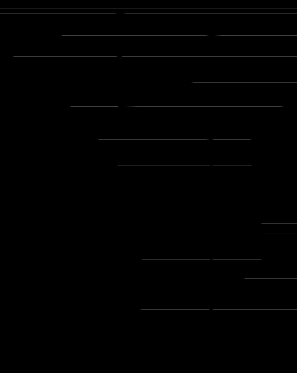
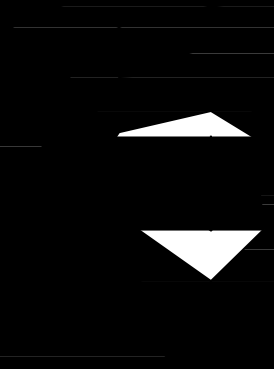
fill: (184, 152) -> (184, 123), removed
fill: (201, 284) -> (201, 255), removed

